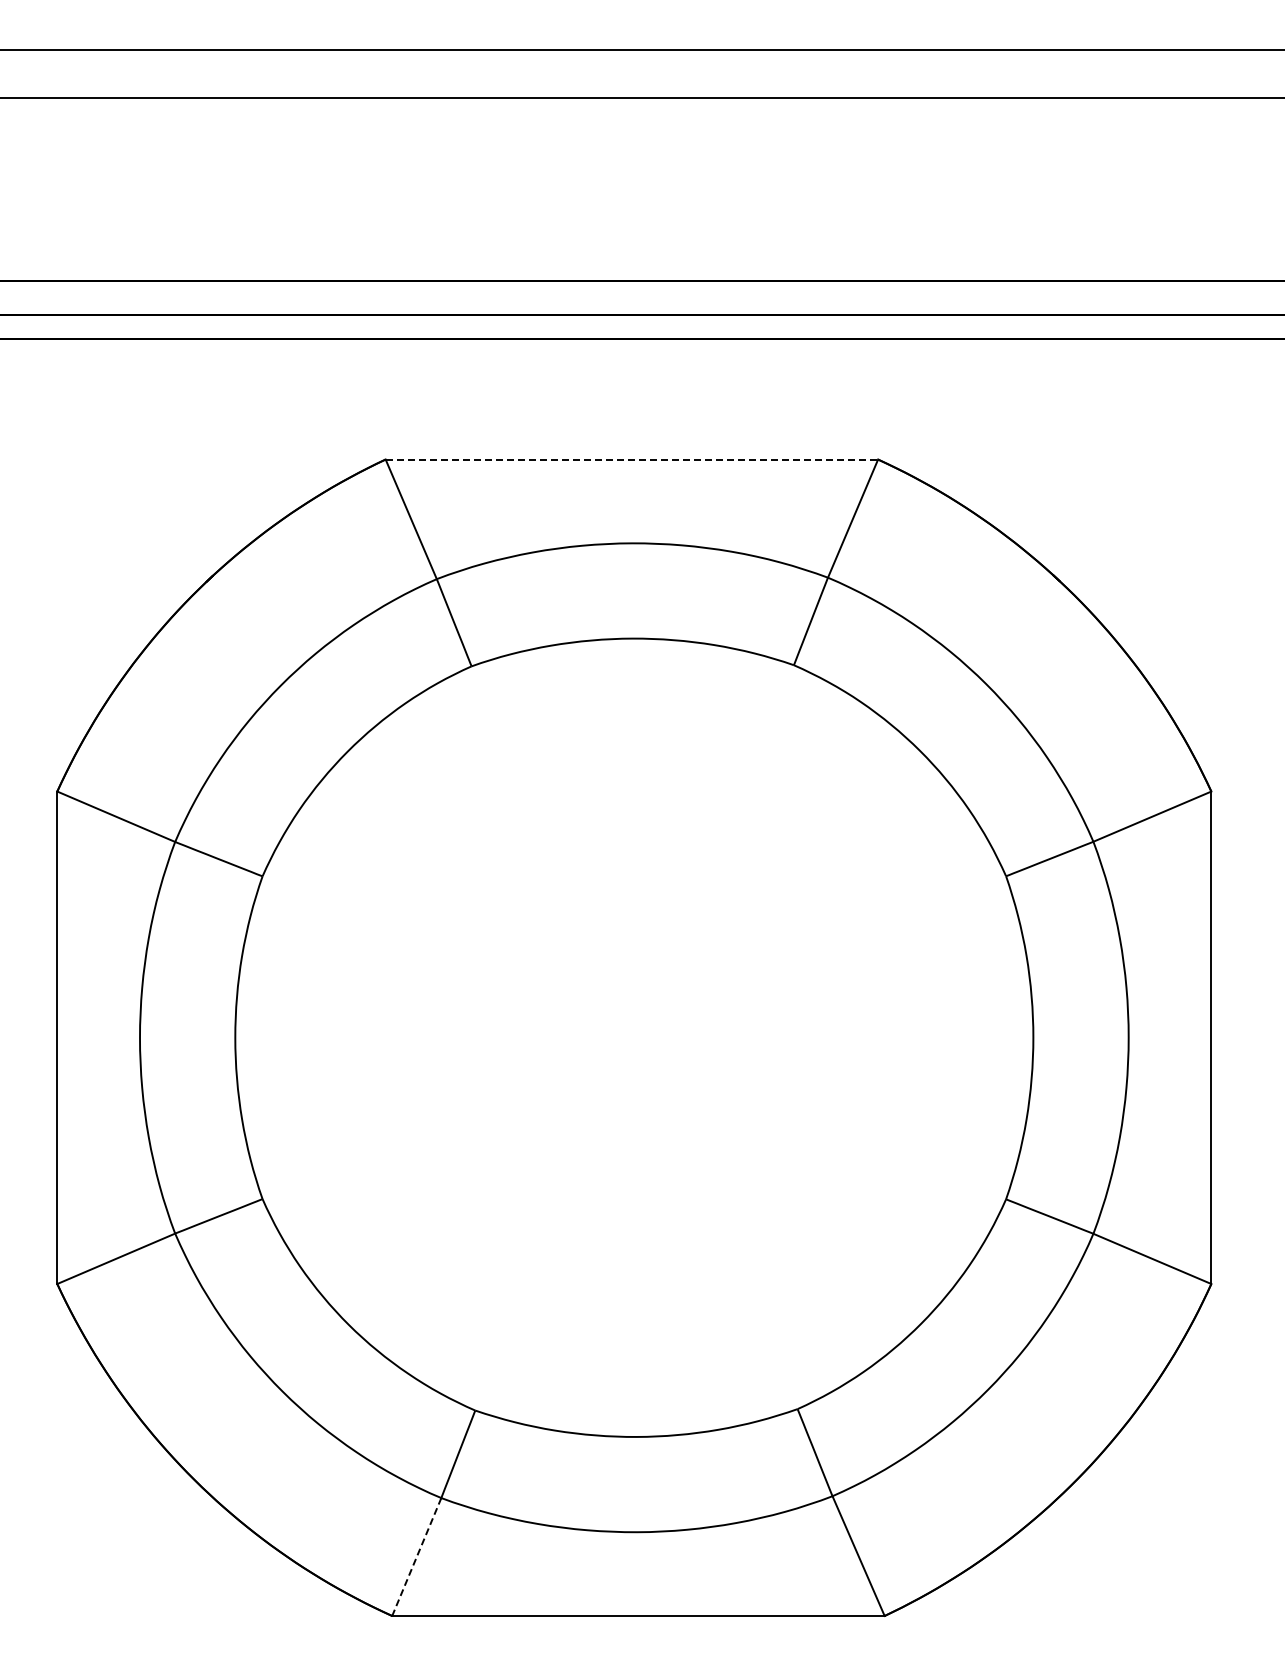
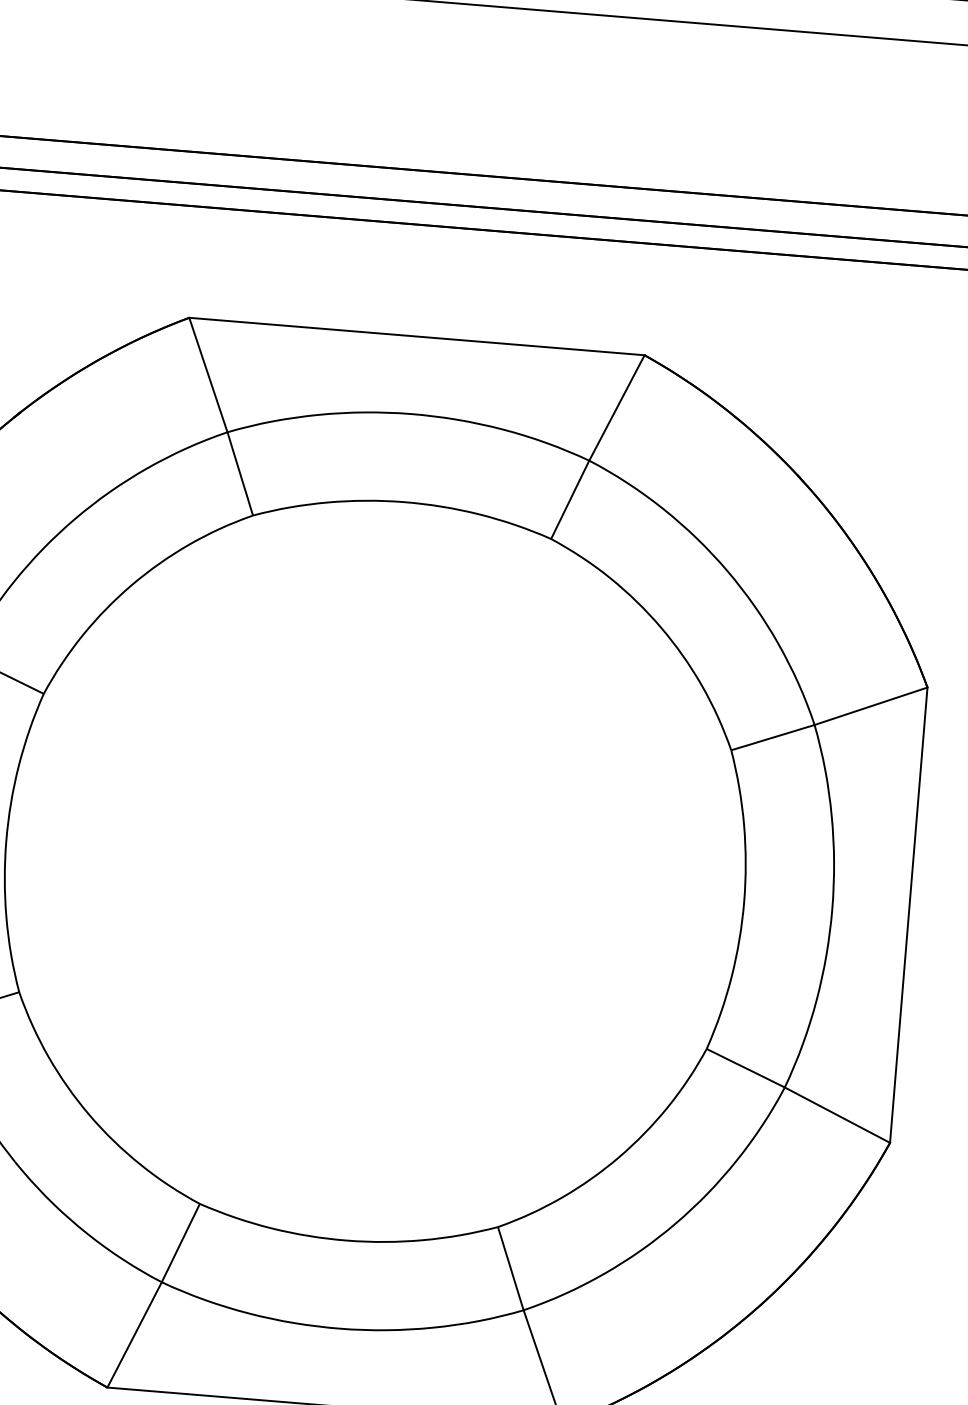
line: (632, 459) -> (417, 336), dashed -> solid
line: (416, 1557) -> (134, 1335), dashed -> solid

